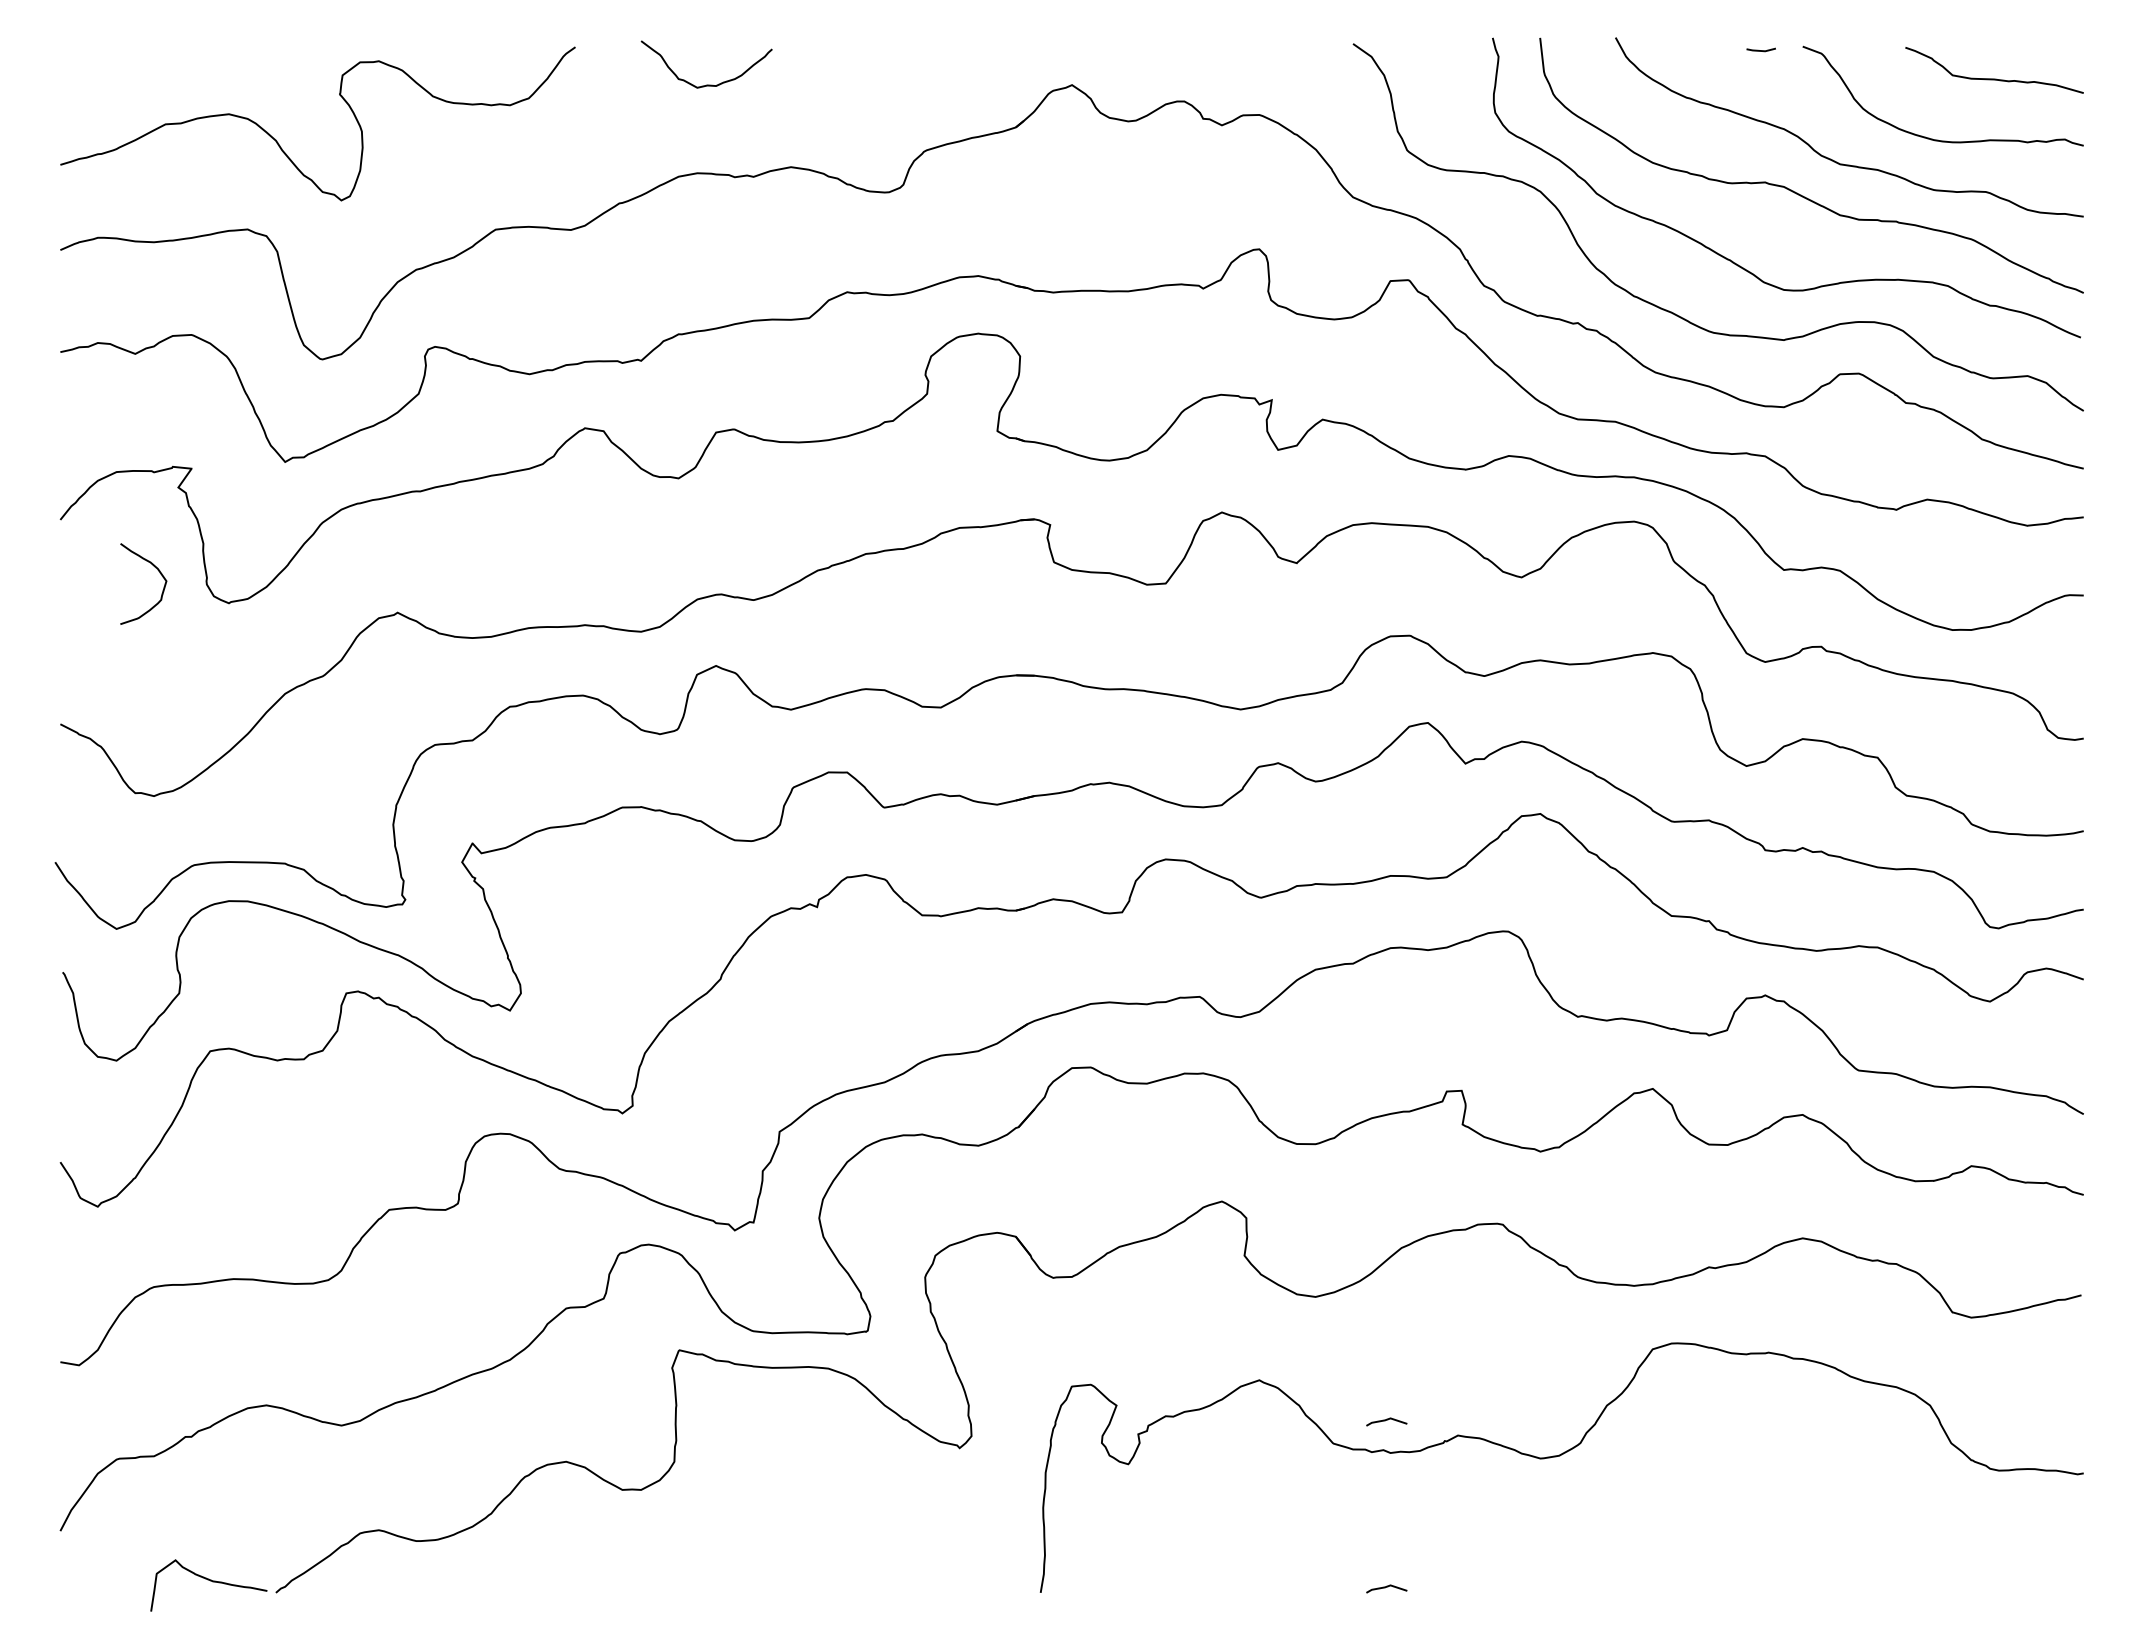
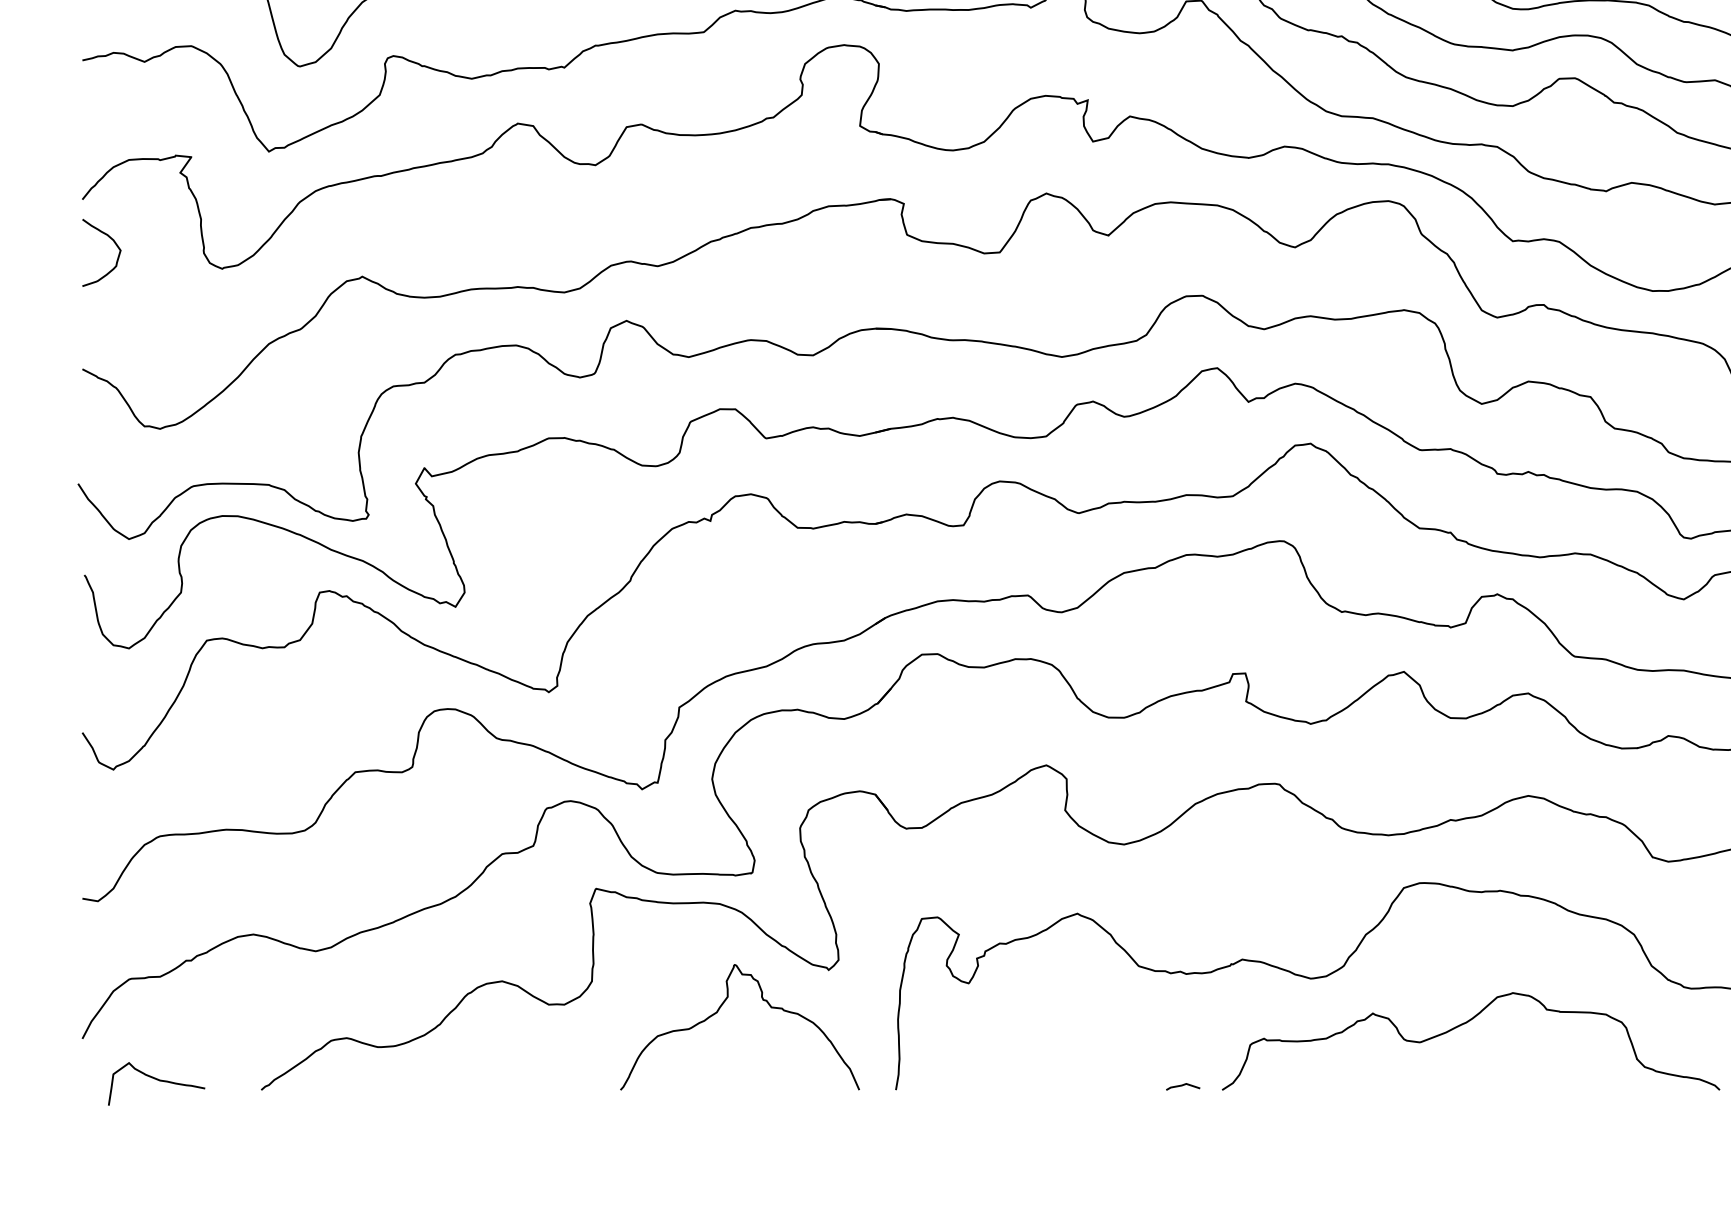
curve: (159, 573) -> (114, 244), moved
line: (1386, 1420) -> (1182, 947), removed
curve: (826, 1498) -> (718, 1011), added
curve: (1726, 1513) -> (1465, 1024), added
curve: (210, 1581) -> (158, 1080), moved

